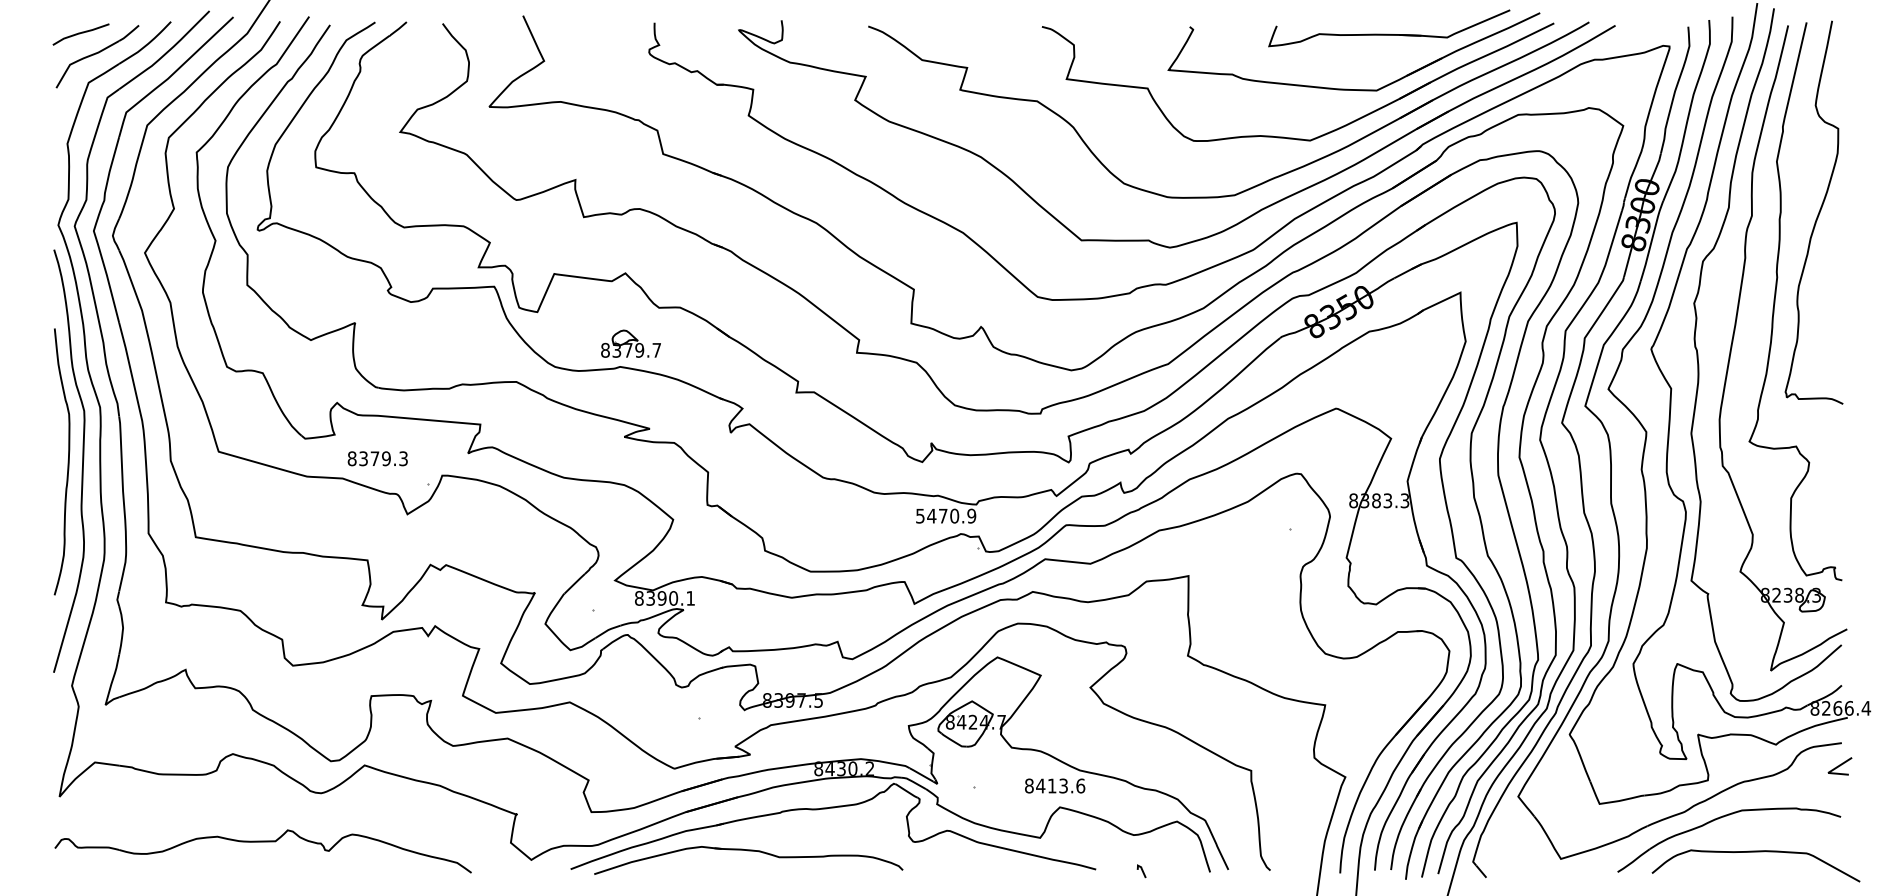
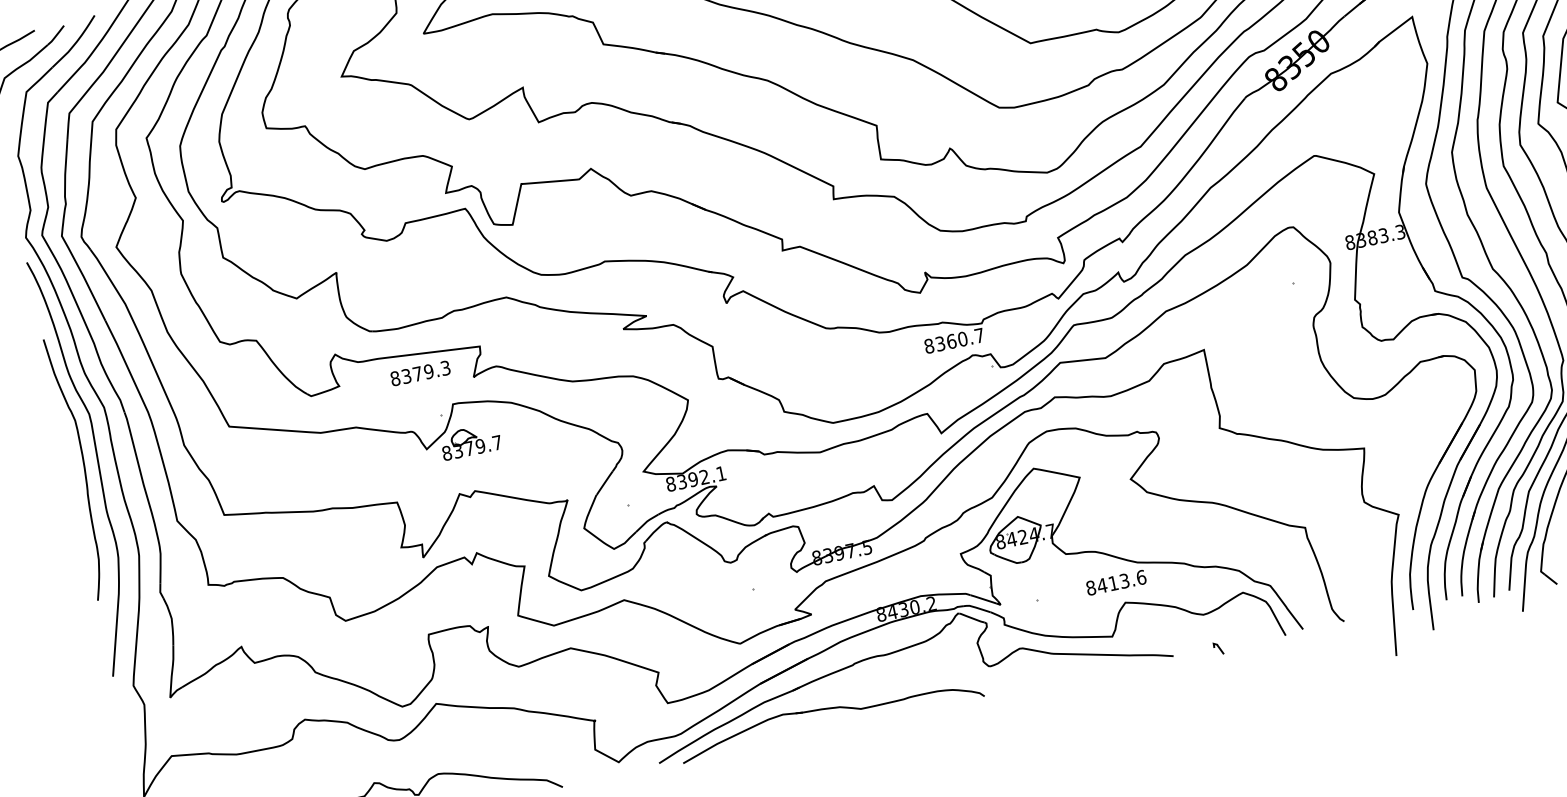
part: (630, 343) -> (470, 441), moved
text: (377, 458) -> (420, 373), moved
text: (946, 515) -> (954, 340), 5470.9 -> 8360.7
text: (673, 598) -> (704, 477), 8390.1 -> 8392.1

